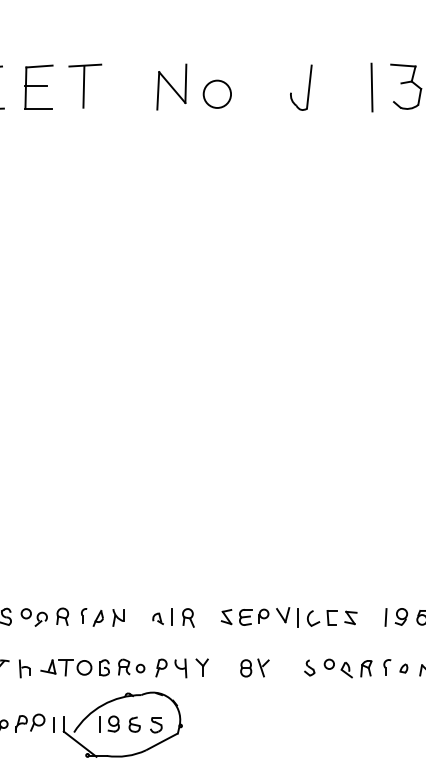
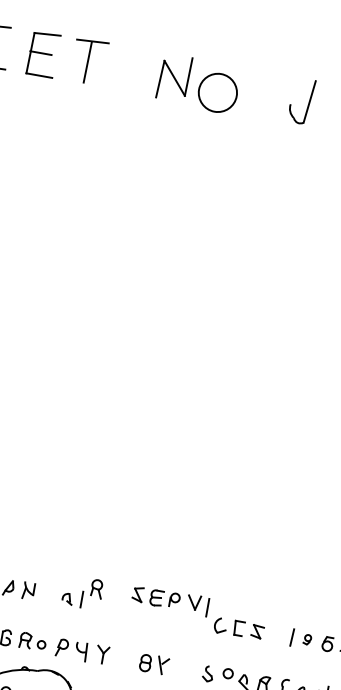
circle: (217, 93) -> (218, 92), size x1.4
part: (401, 616) -> (307, 639), size x0.6
part: (188, 617) -> (97, 588), moved
part: (259, 617) -> (170, 600), moved

